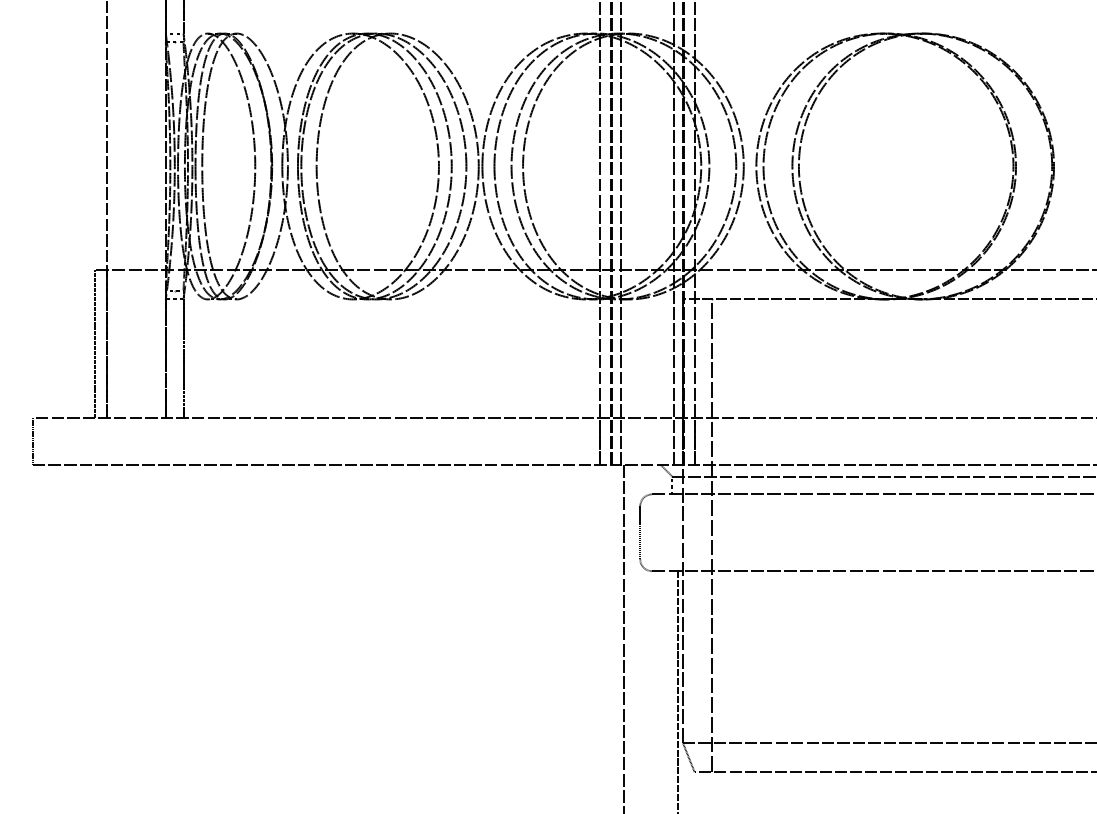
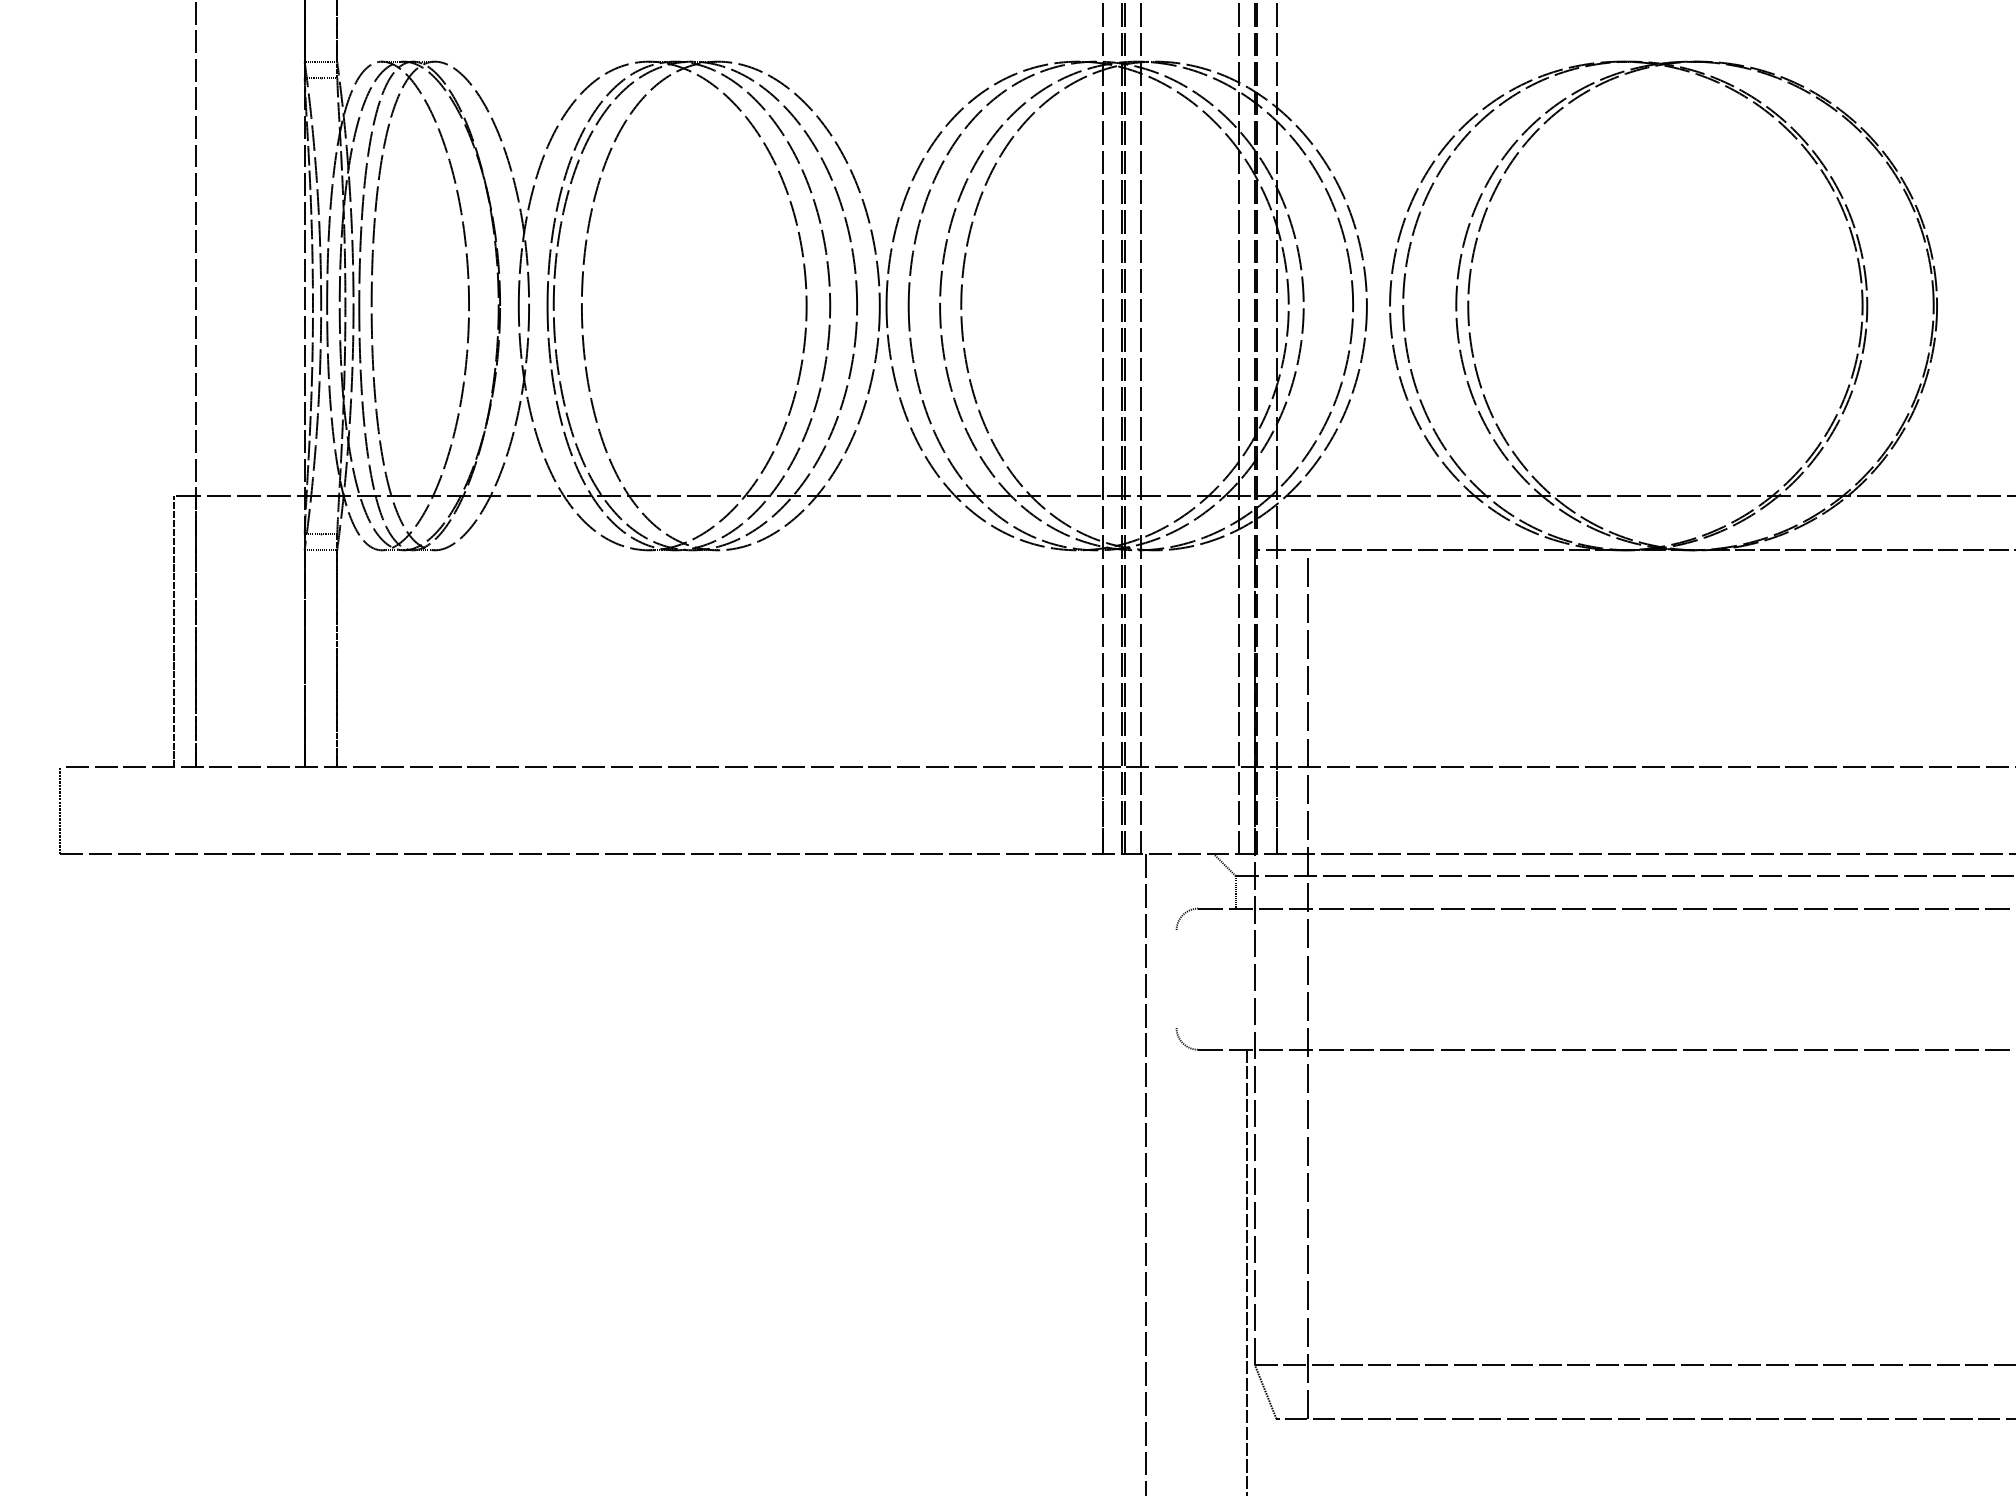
line: (640, 532) -> (1177, 978), removed

